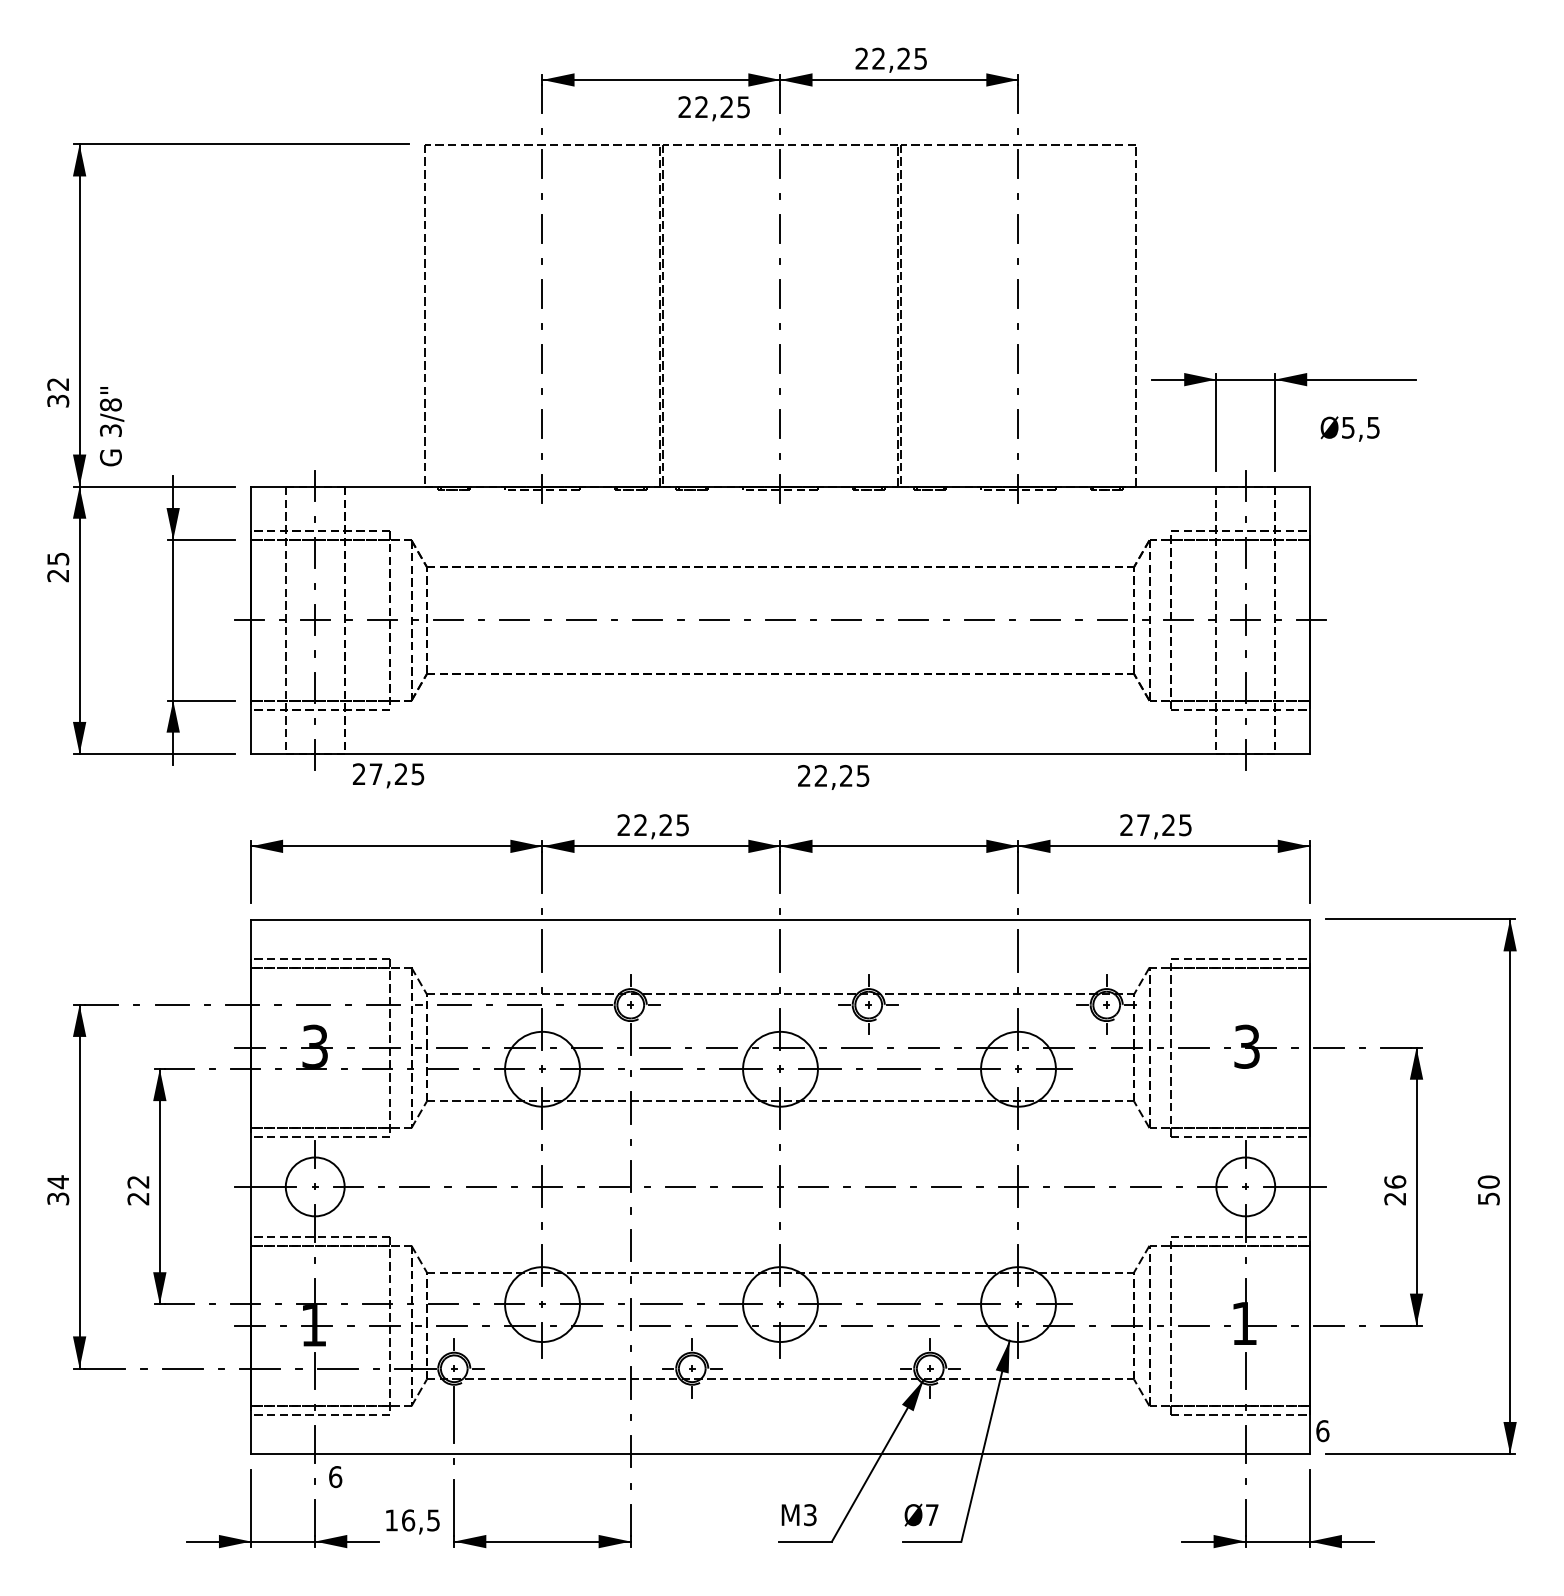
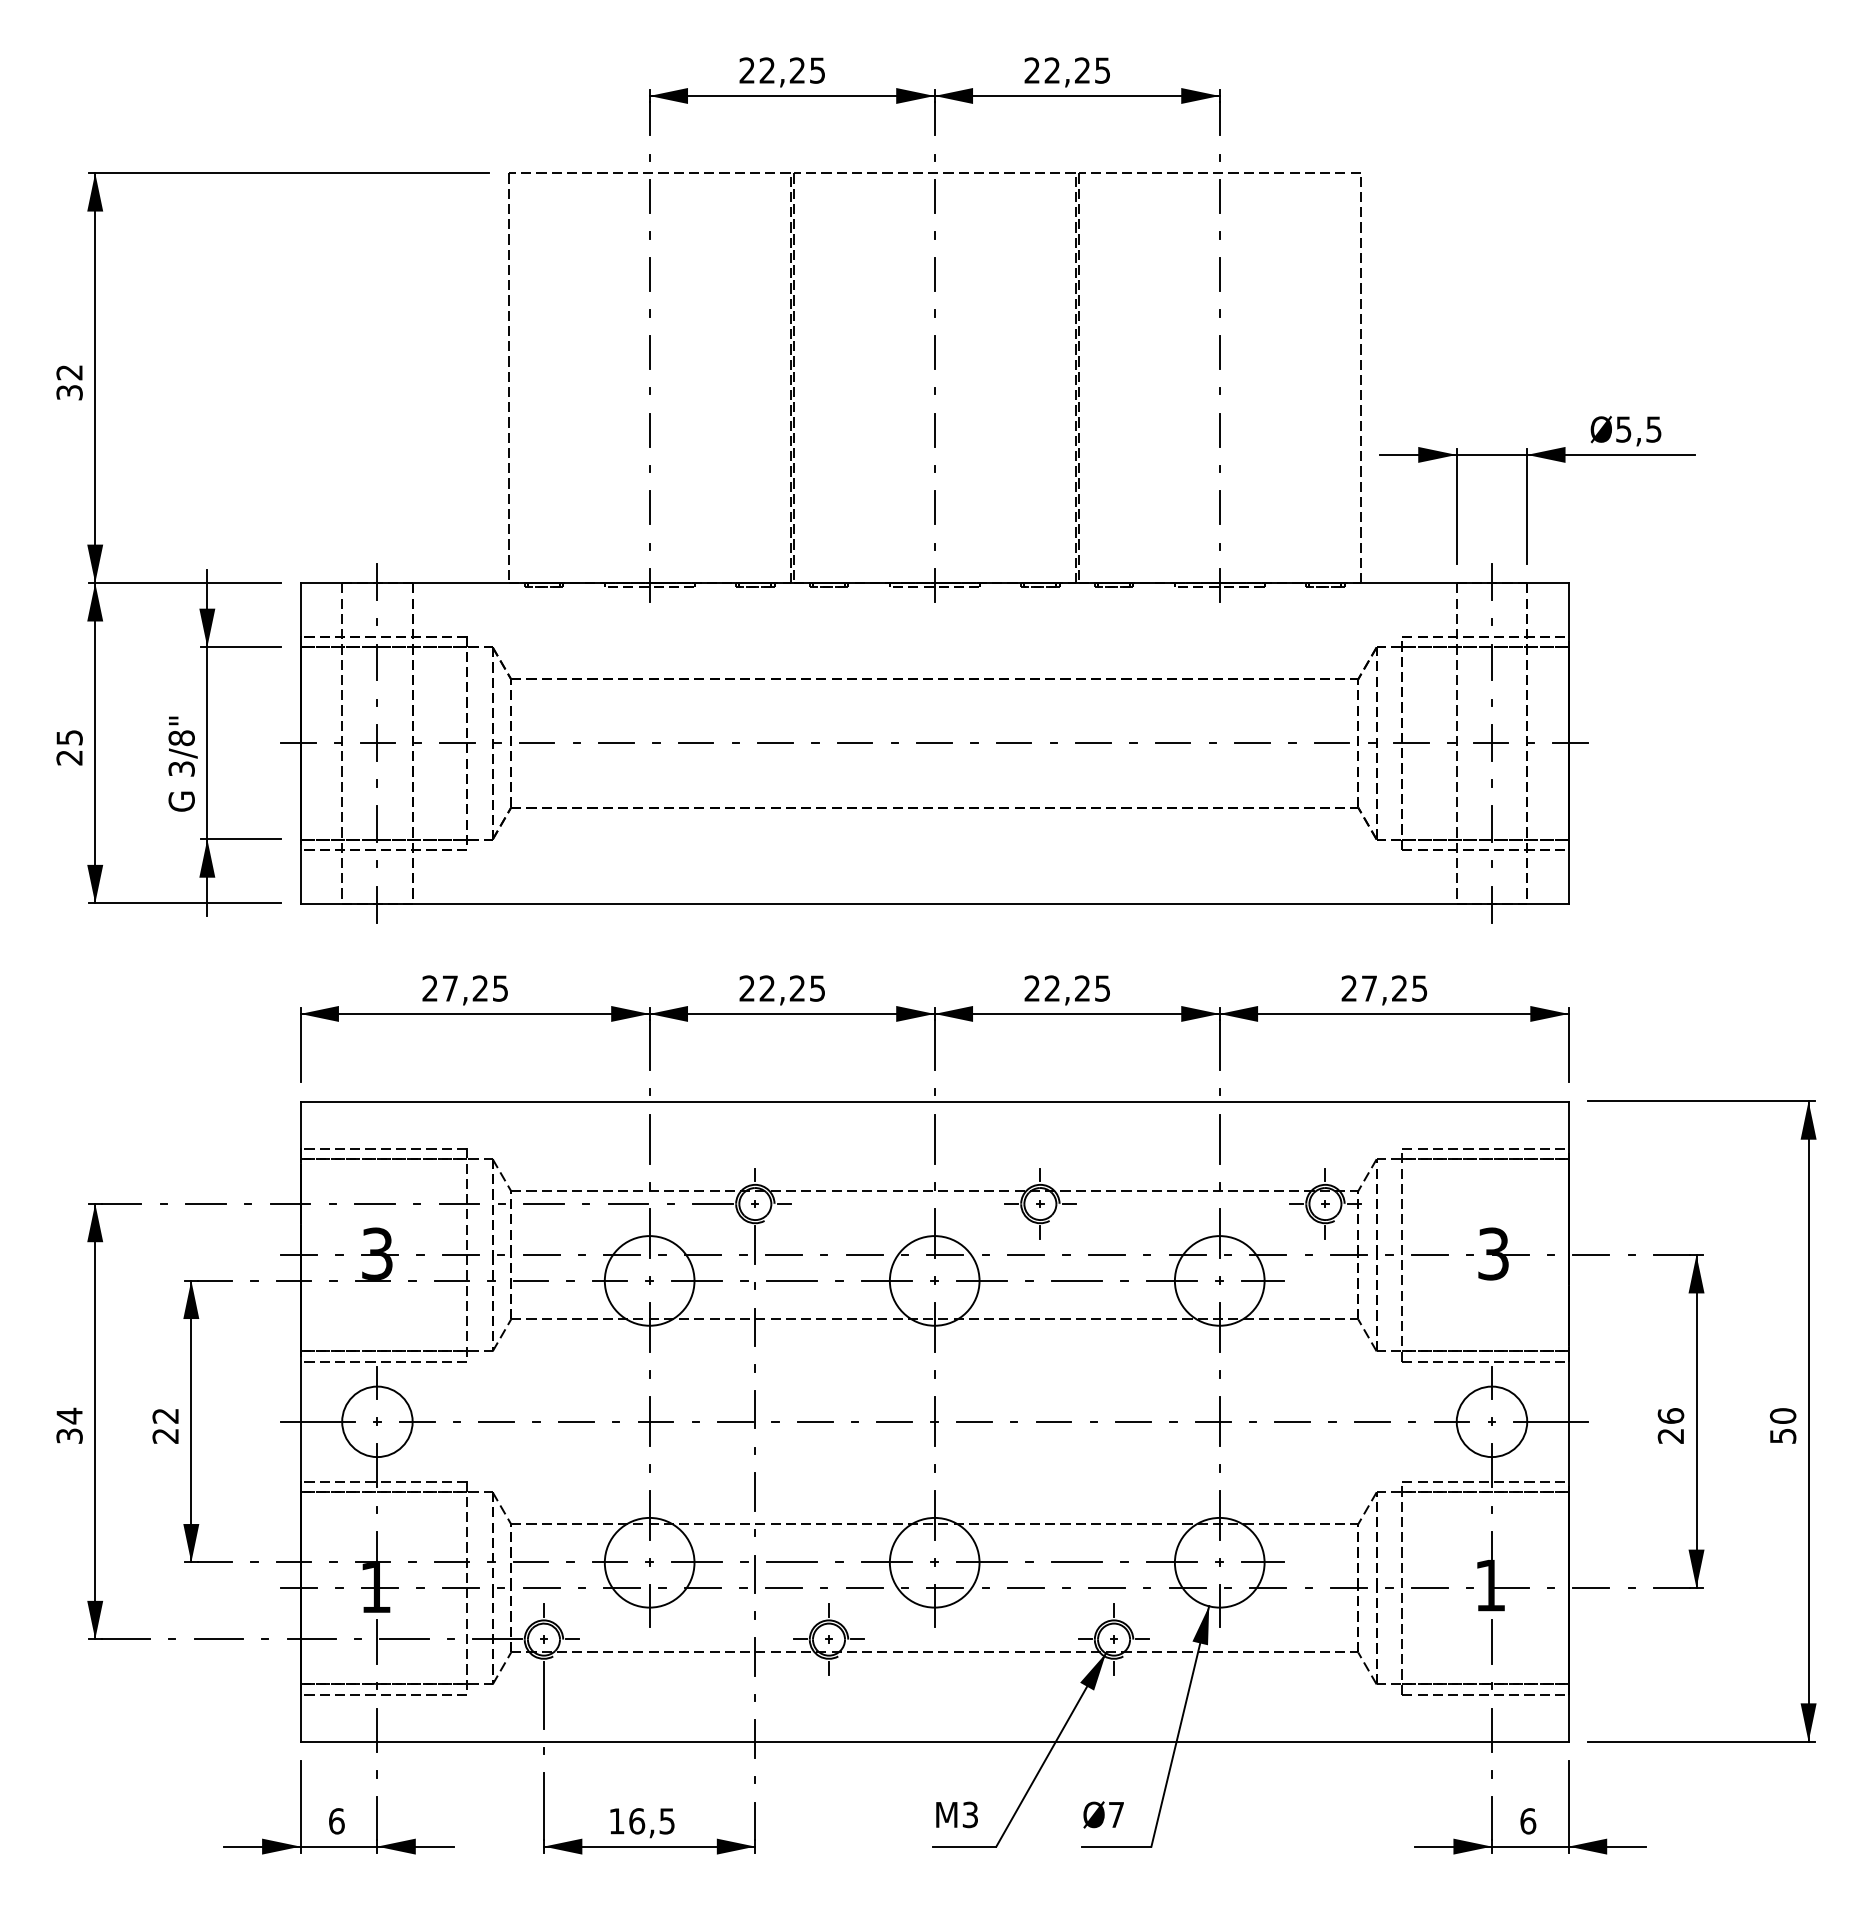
text: (713, 108) -> (781, 72), moved
text: (58, 392) -> (69, 382), moved
text: (111, 426) -> (182, 763), moved
text: (1349, 428) -> (1625, 430), moved
text: (58, 567) -> (69, 747), moved
text: (387, 775) -> (464, 990), moved
text: (832, 777) -> (1066, 990), moved
text: (1323, 1431) -> (1528, 1821), moved
text: (335, 1477) -> (336, 1821), moved
text: (412, 1522) -> (642, 1823), moved

